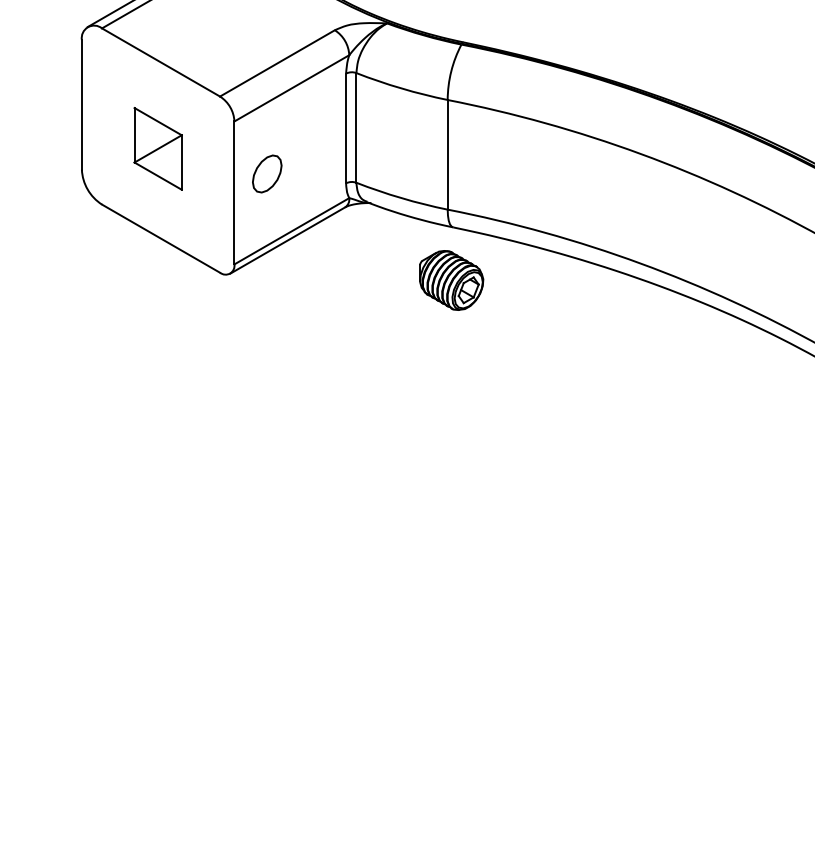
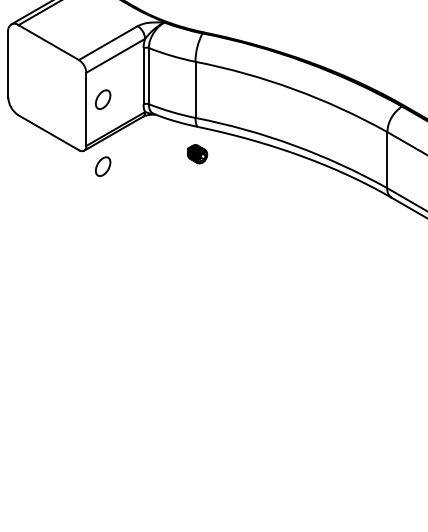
part: (158, 148) -> (47, 86), removed
part: (451, 281) -> (197, 154), size x0.6
part: (267, 304) -> (103, 166), added

